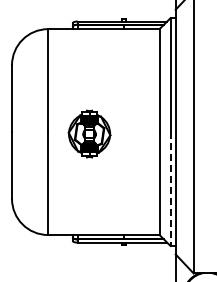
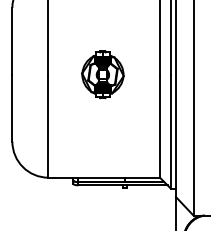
part: (89, 133) -> (102, 74), moved
line: (170, 189) -> (170, 132), dashed -> solid

